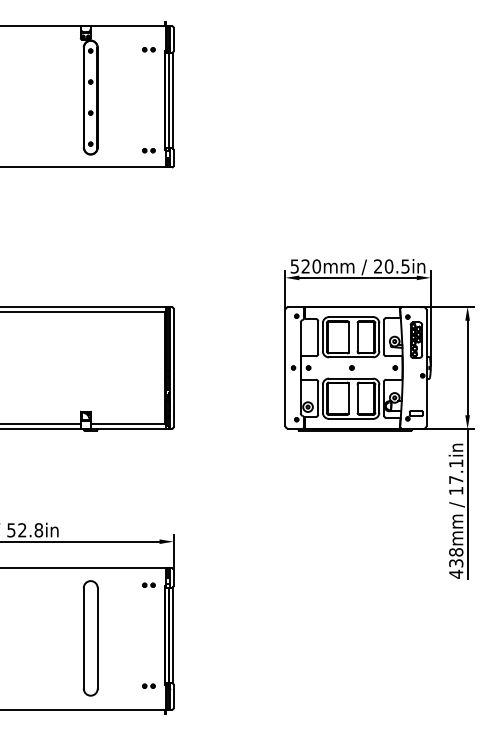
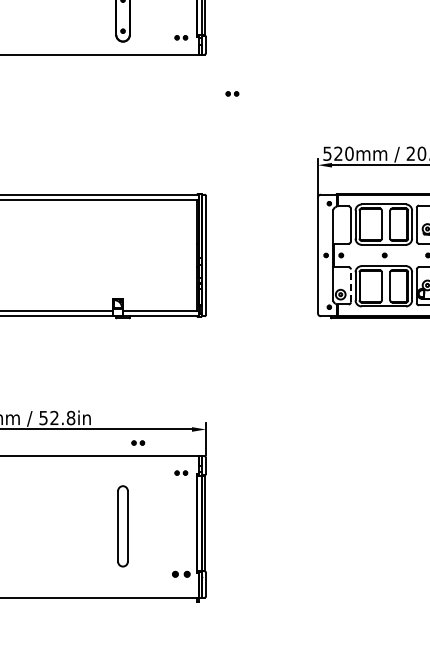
part: (199, 206) -> (231, 93), added
line: (318, 397) -> (351, 285), solid -> dashed
part: (105, 554) -> (137, 442), added
part: (90, 638) -> (122, 526), size x0.7
part: (148, 685) -> (180, 573), size x1.4

